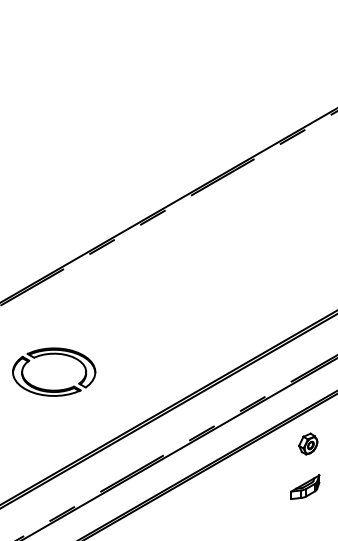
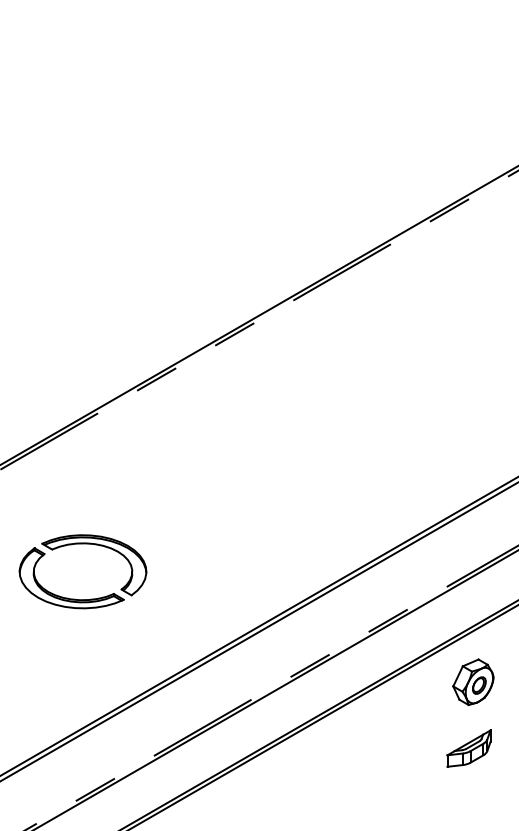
part: (308, 443) -> (473, 681), size x1.43

